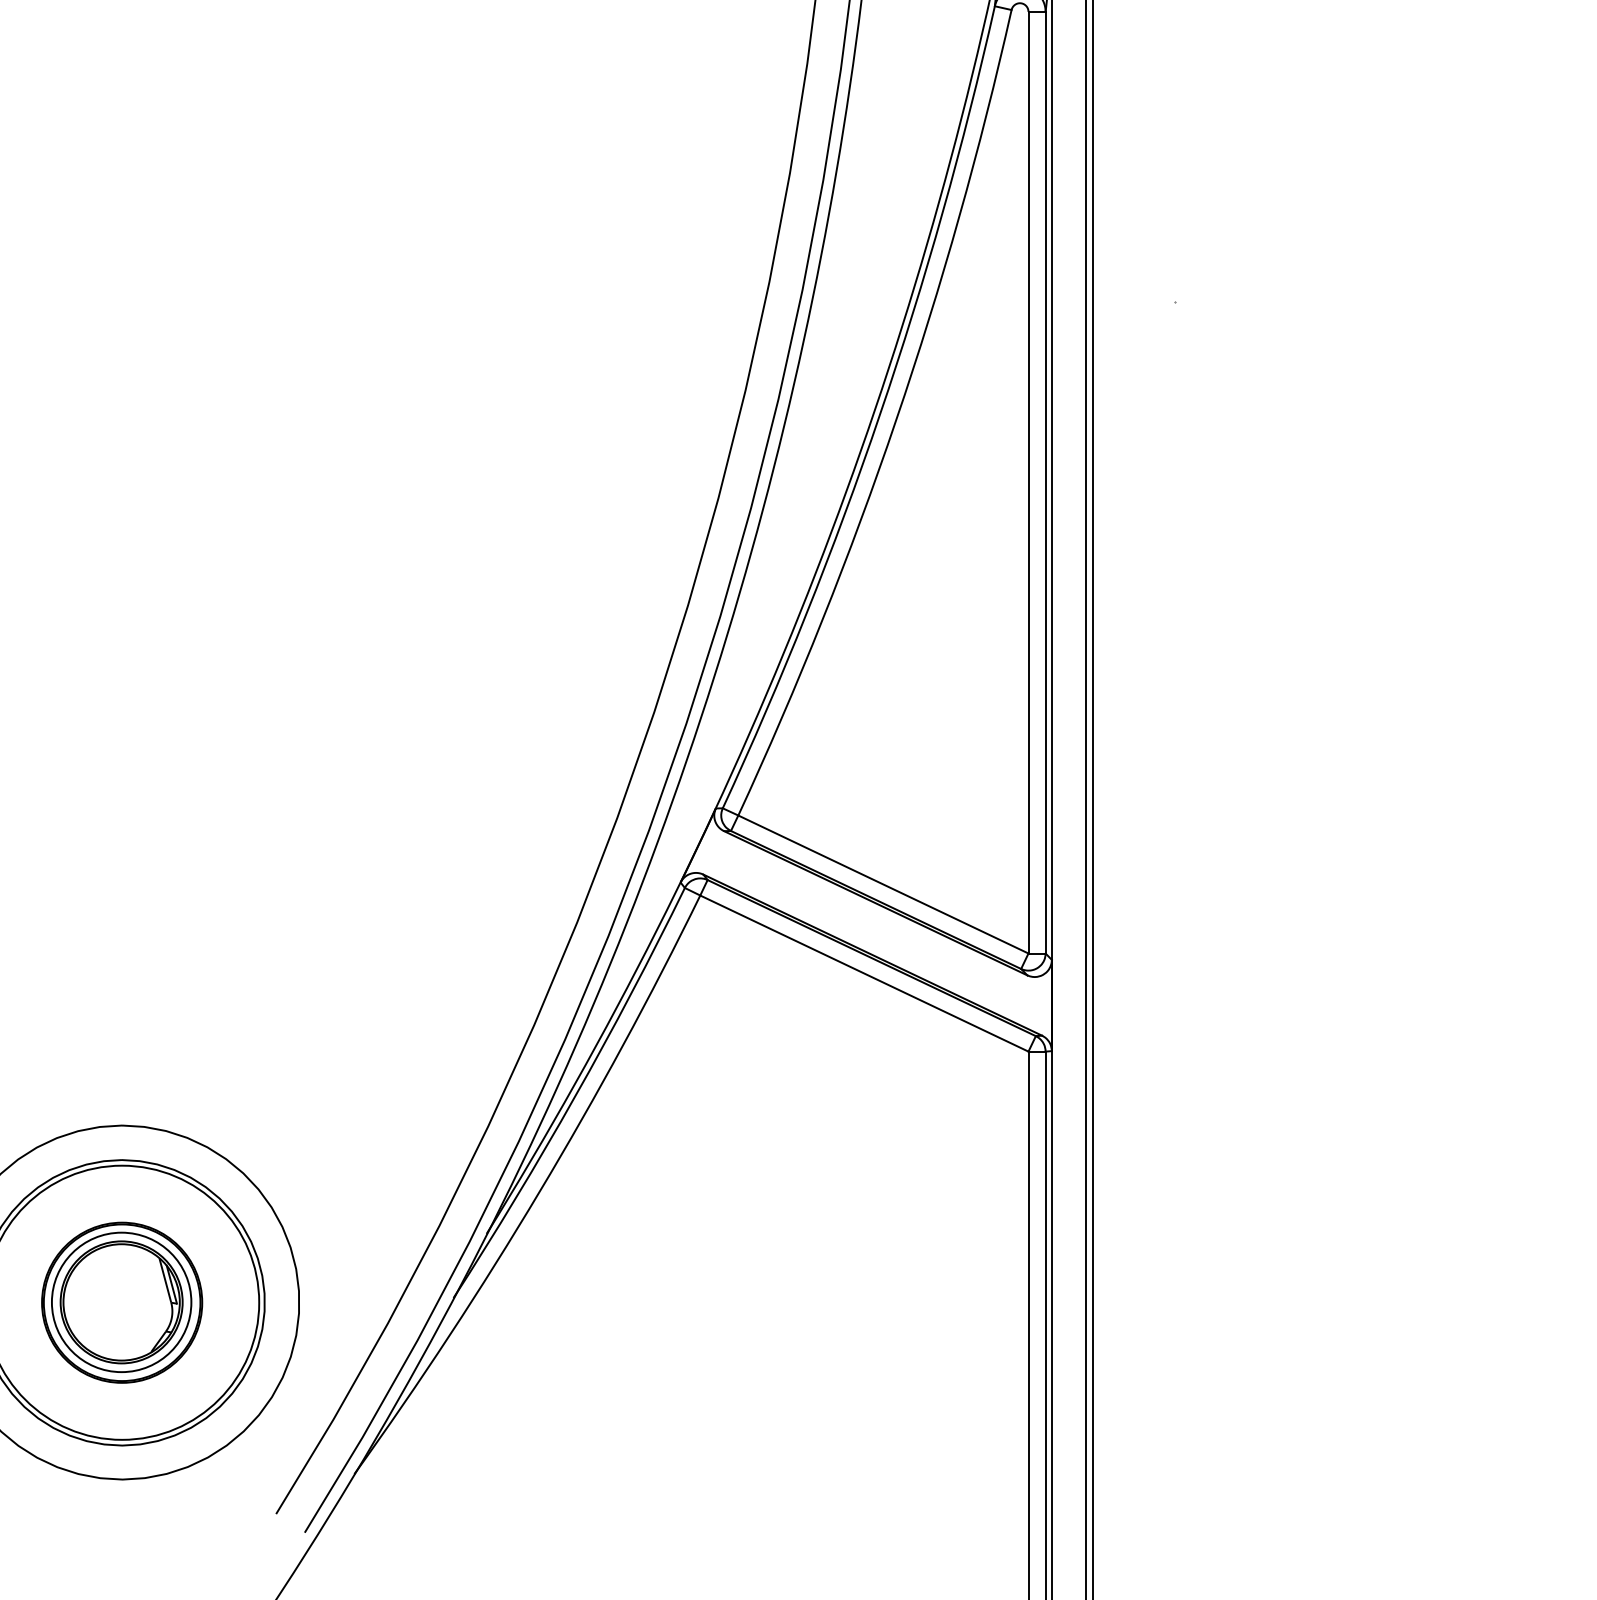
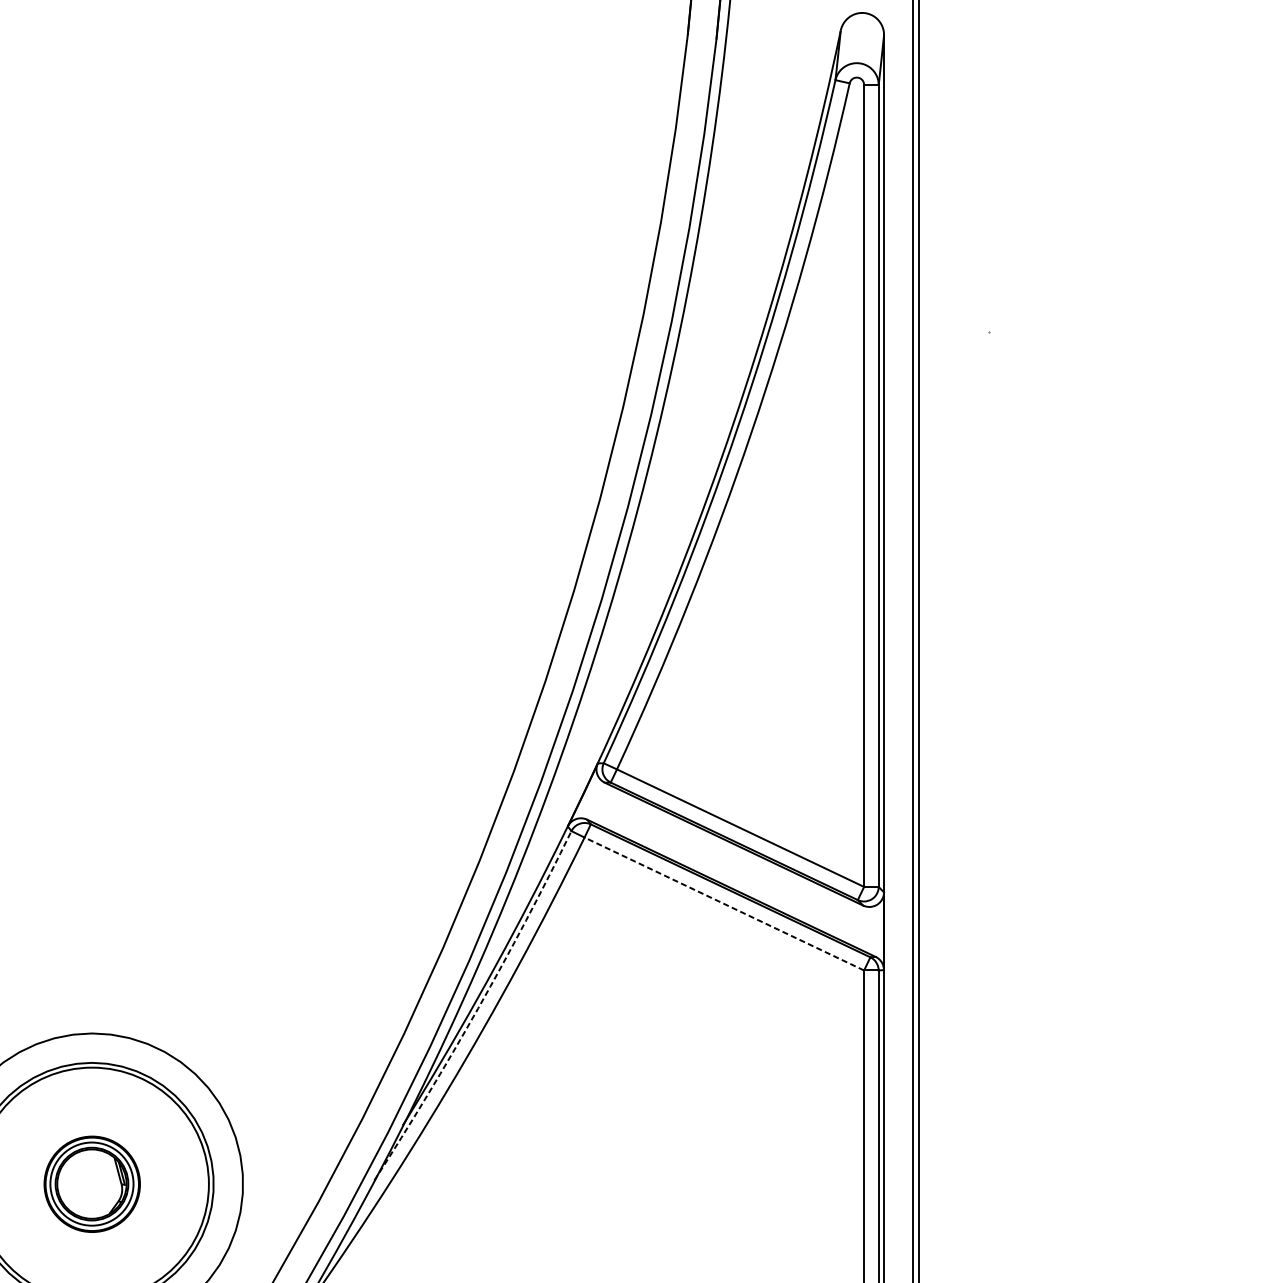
line: (864, 973) -> (724, 903), solid -> dashed
arc: (575, 1096) -> (478, 1008), solid -> dashed
part: (122, 1302) -> (92, 1184), size x0.7

